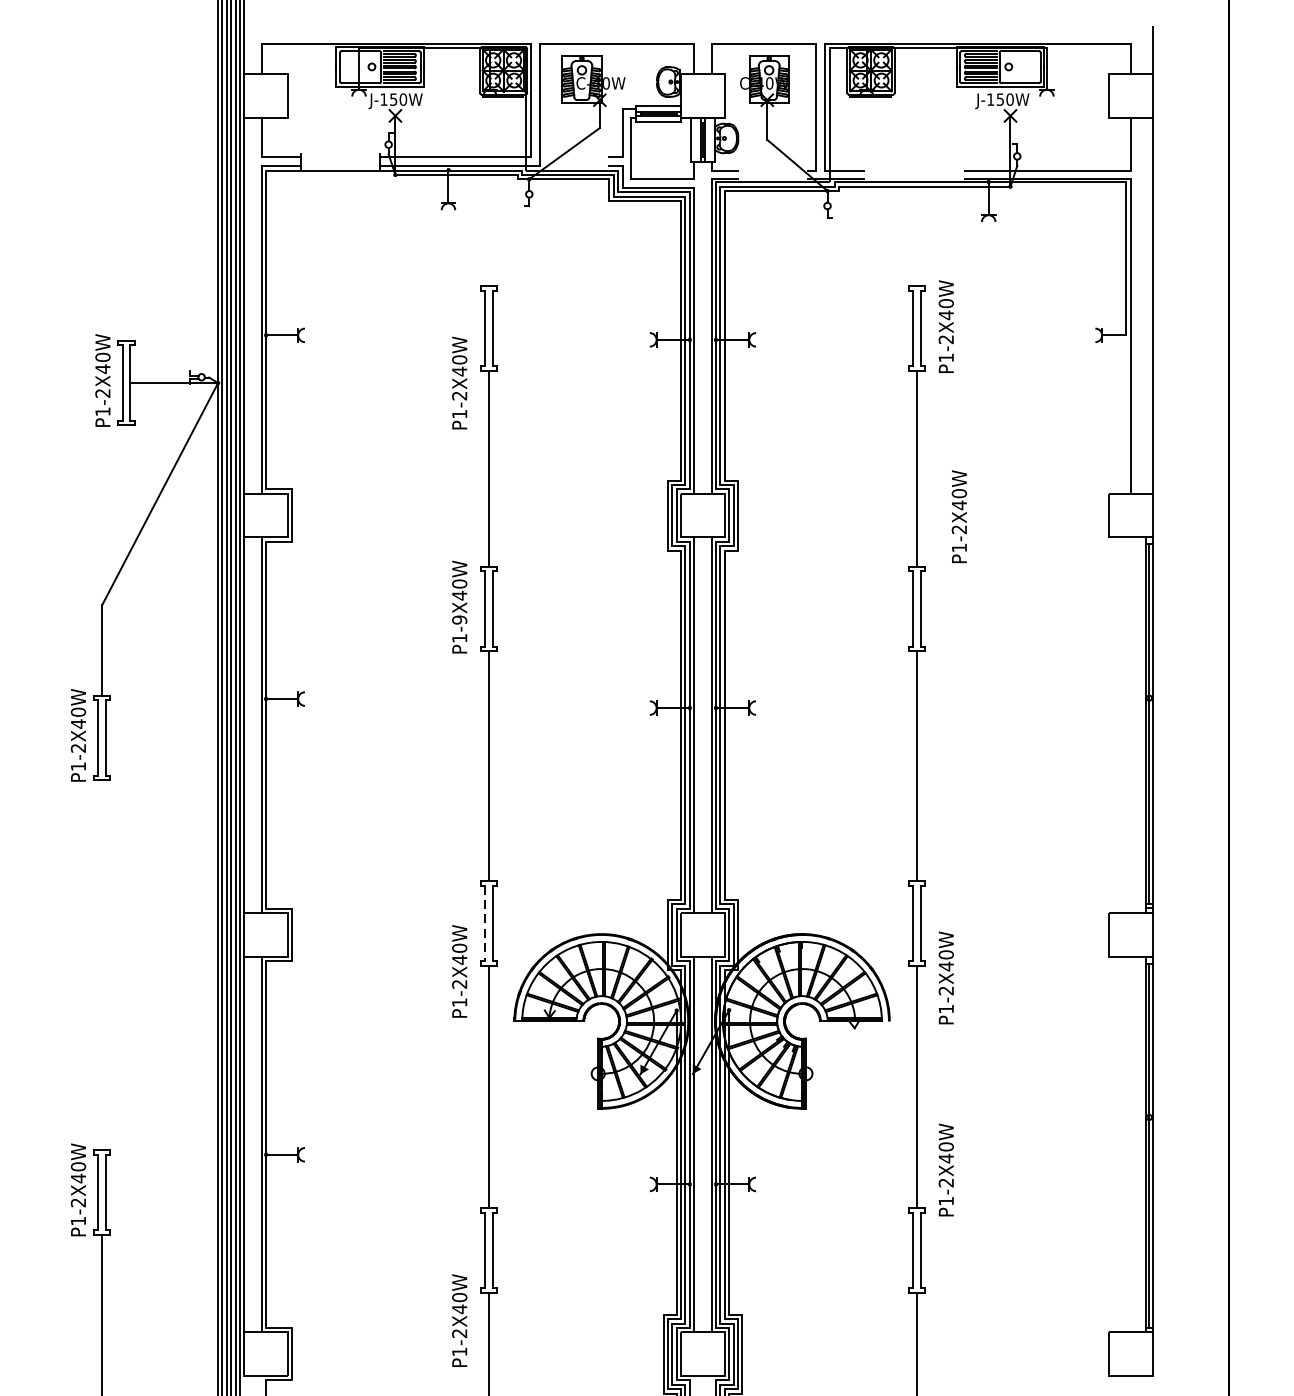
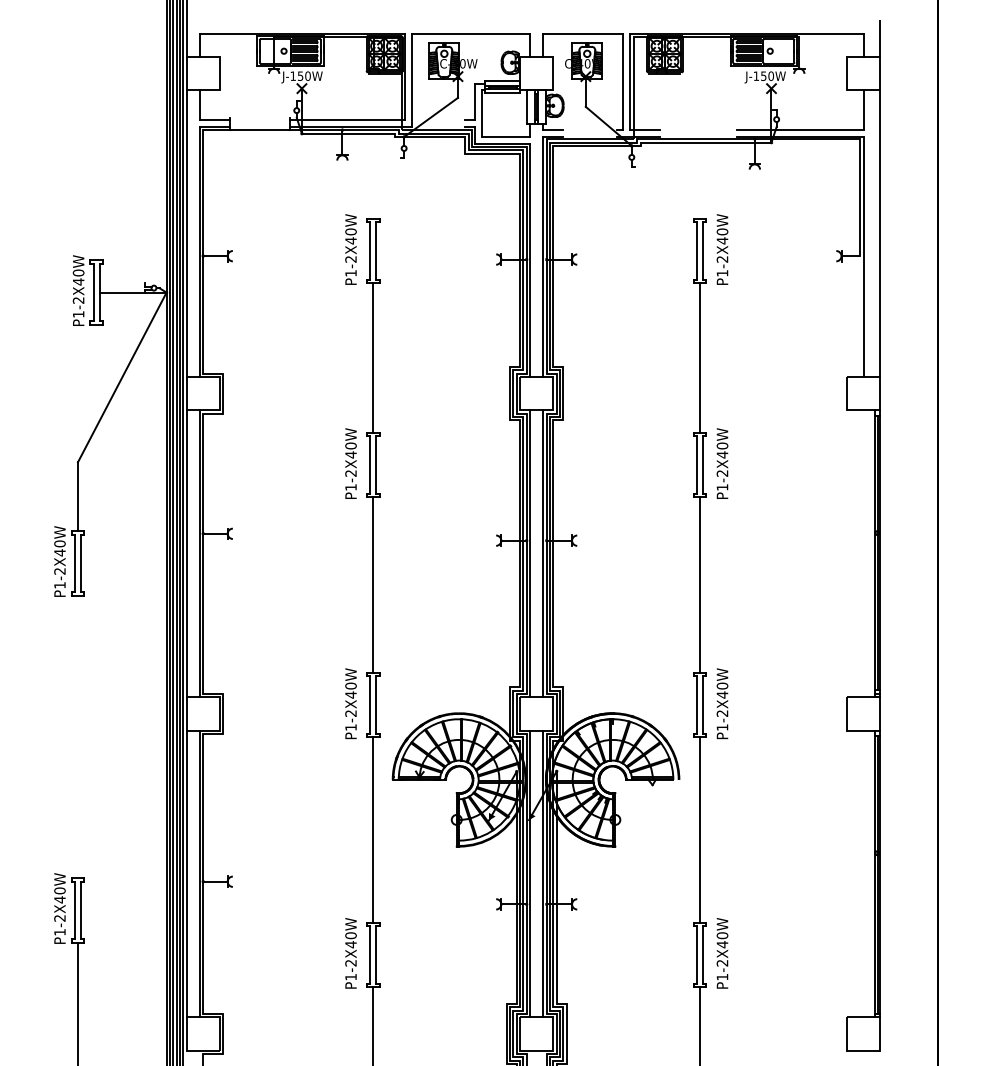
text: (459, 382) -> (350, 249), moved
text: (959, 516) -> (722, 463), moved
text: (459, 620) -> (350, 473), P1-9X40W -> P1-2X40W
line: (485, 923) -> (370, 705), dashed -> solid
text: (459, 971) -> (350, 703), moved
text: (946, 977) -> (722, 703), moved
text: (946, 1170) -> (722, 953), moved
text: (459, 1320) -> (350, 953), moved

